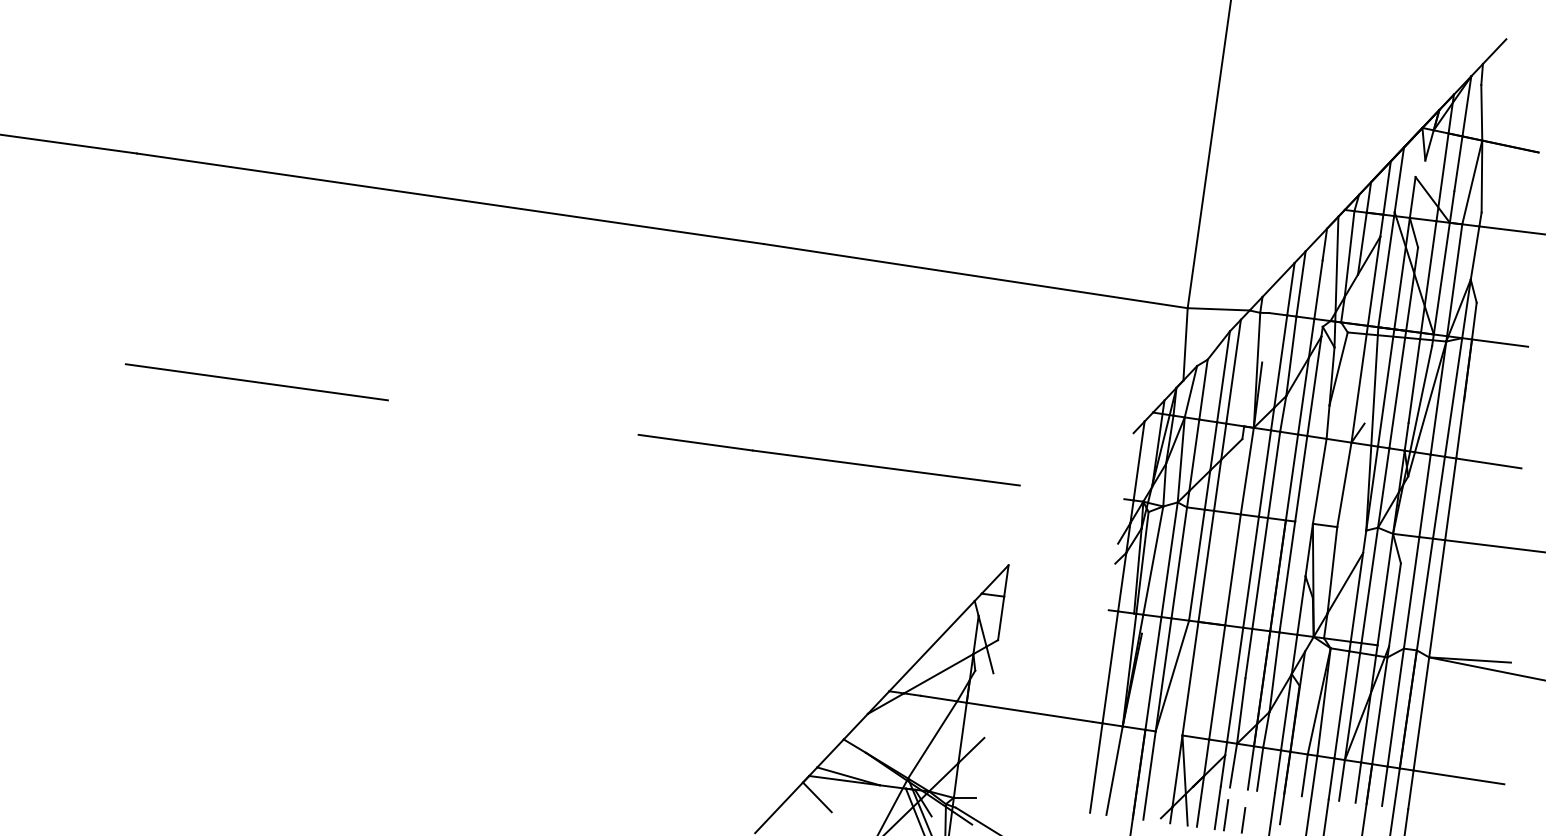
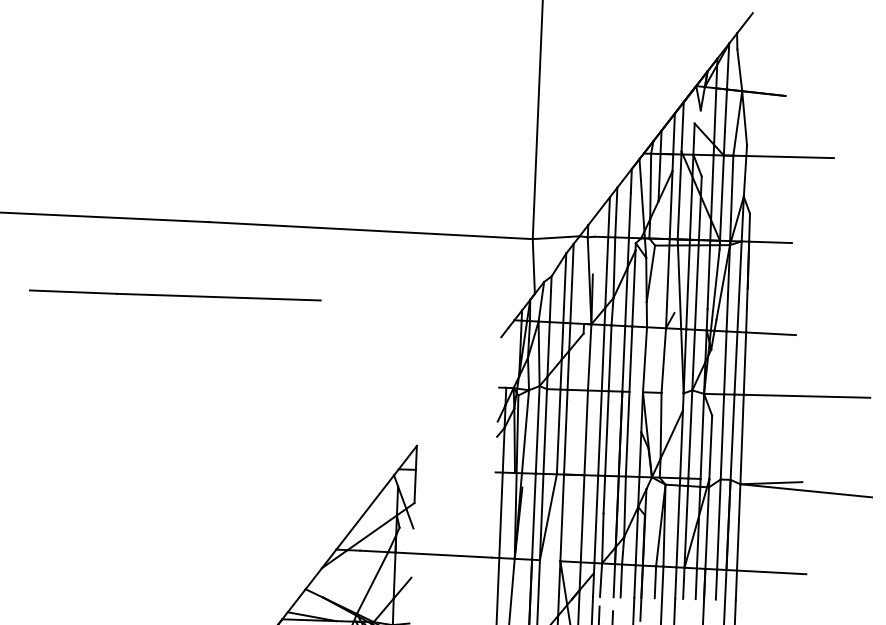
line: (828, 459) -> (174, 295), moved
line: (1138, 460) -> (506, 357), removed

